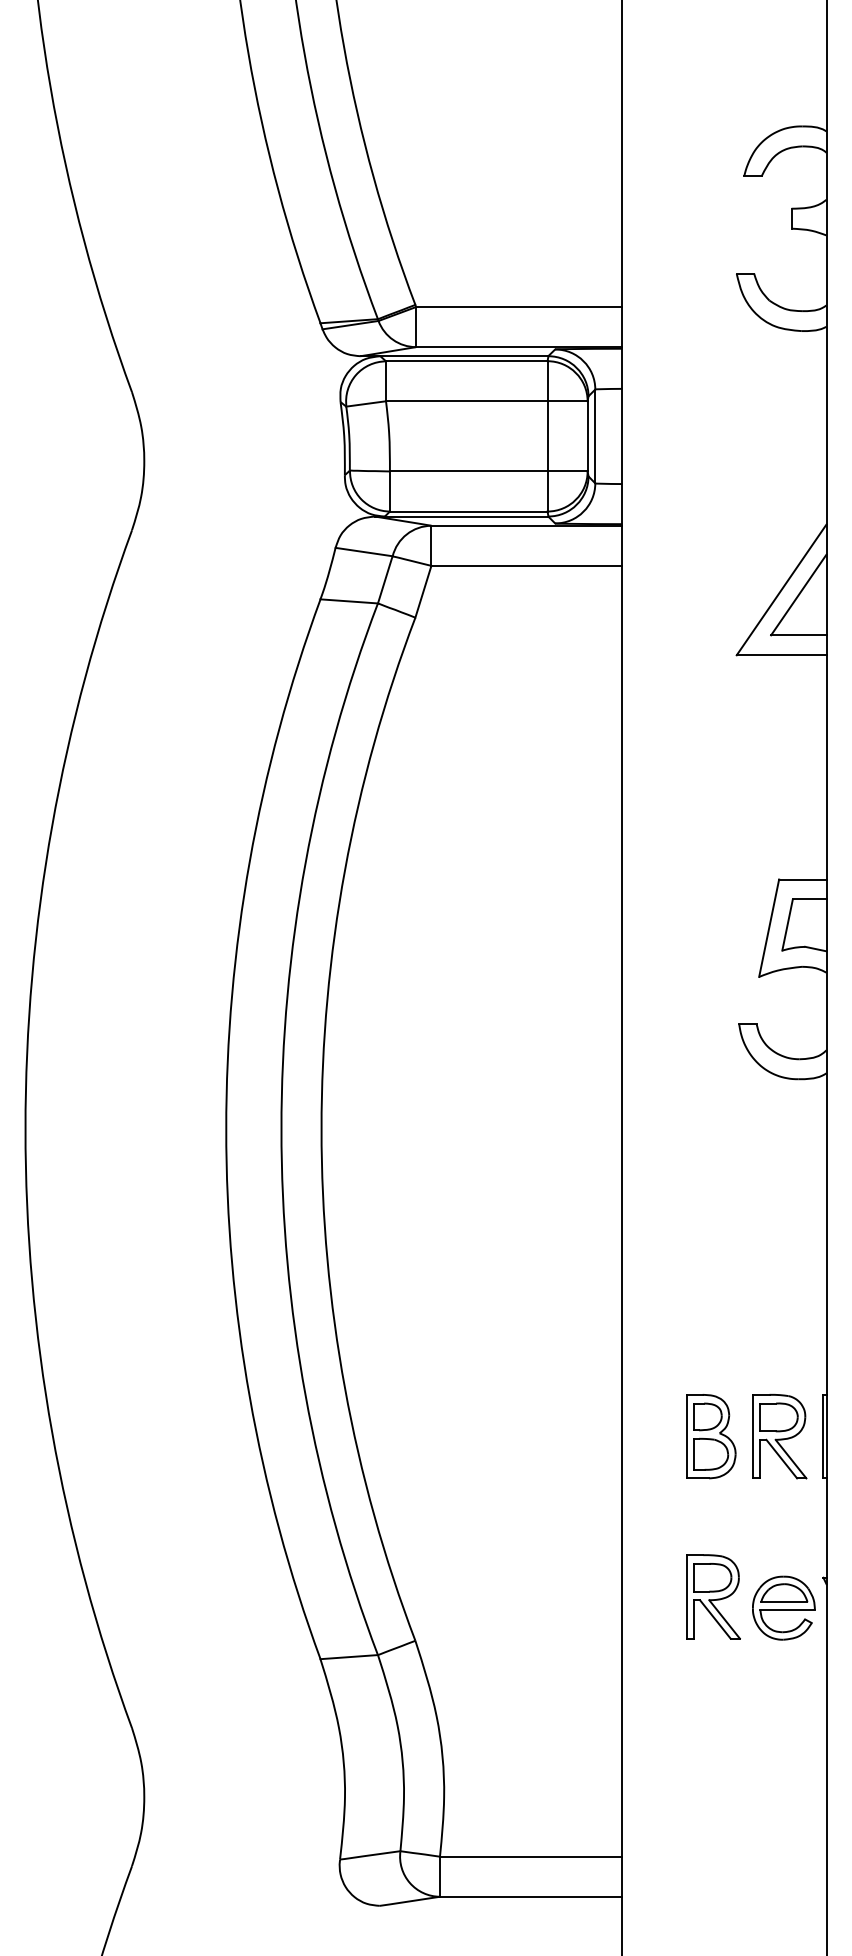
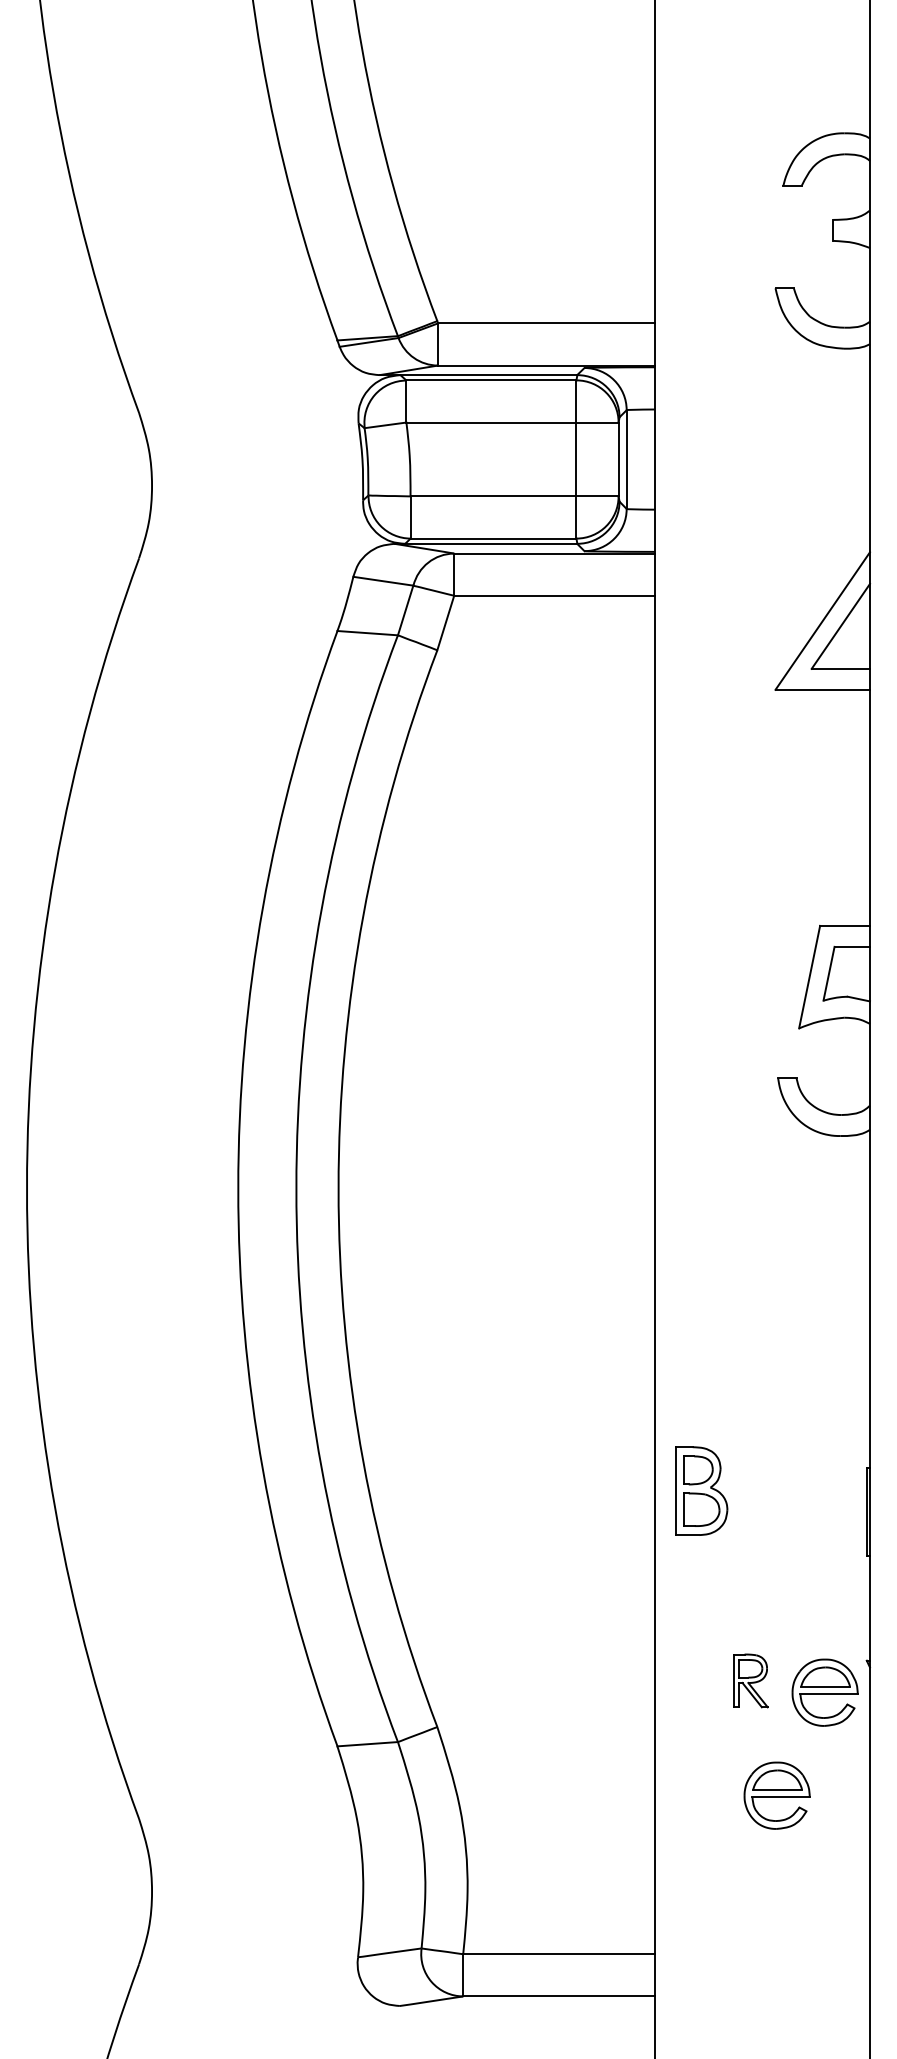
part: (711, 1435) -> (701, 1490), moved
part: (779, 1436) -> (820, 1512), removed
part: (712, 1596) -> (750, 1680), size x0.6
part: (737, 1705) -> (776, 1795), added

